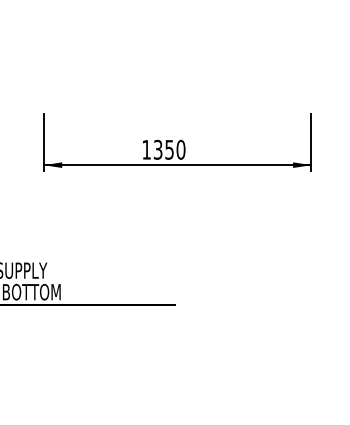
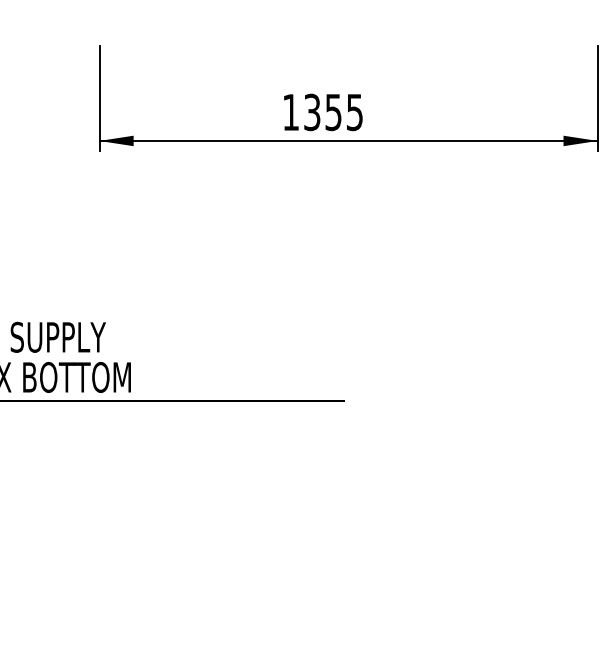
text: (180, 149) -> (353, 111), 1350 -> 1355

